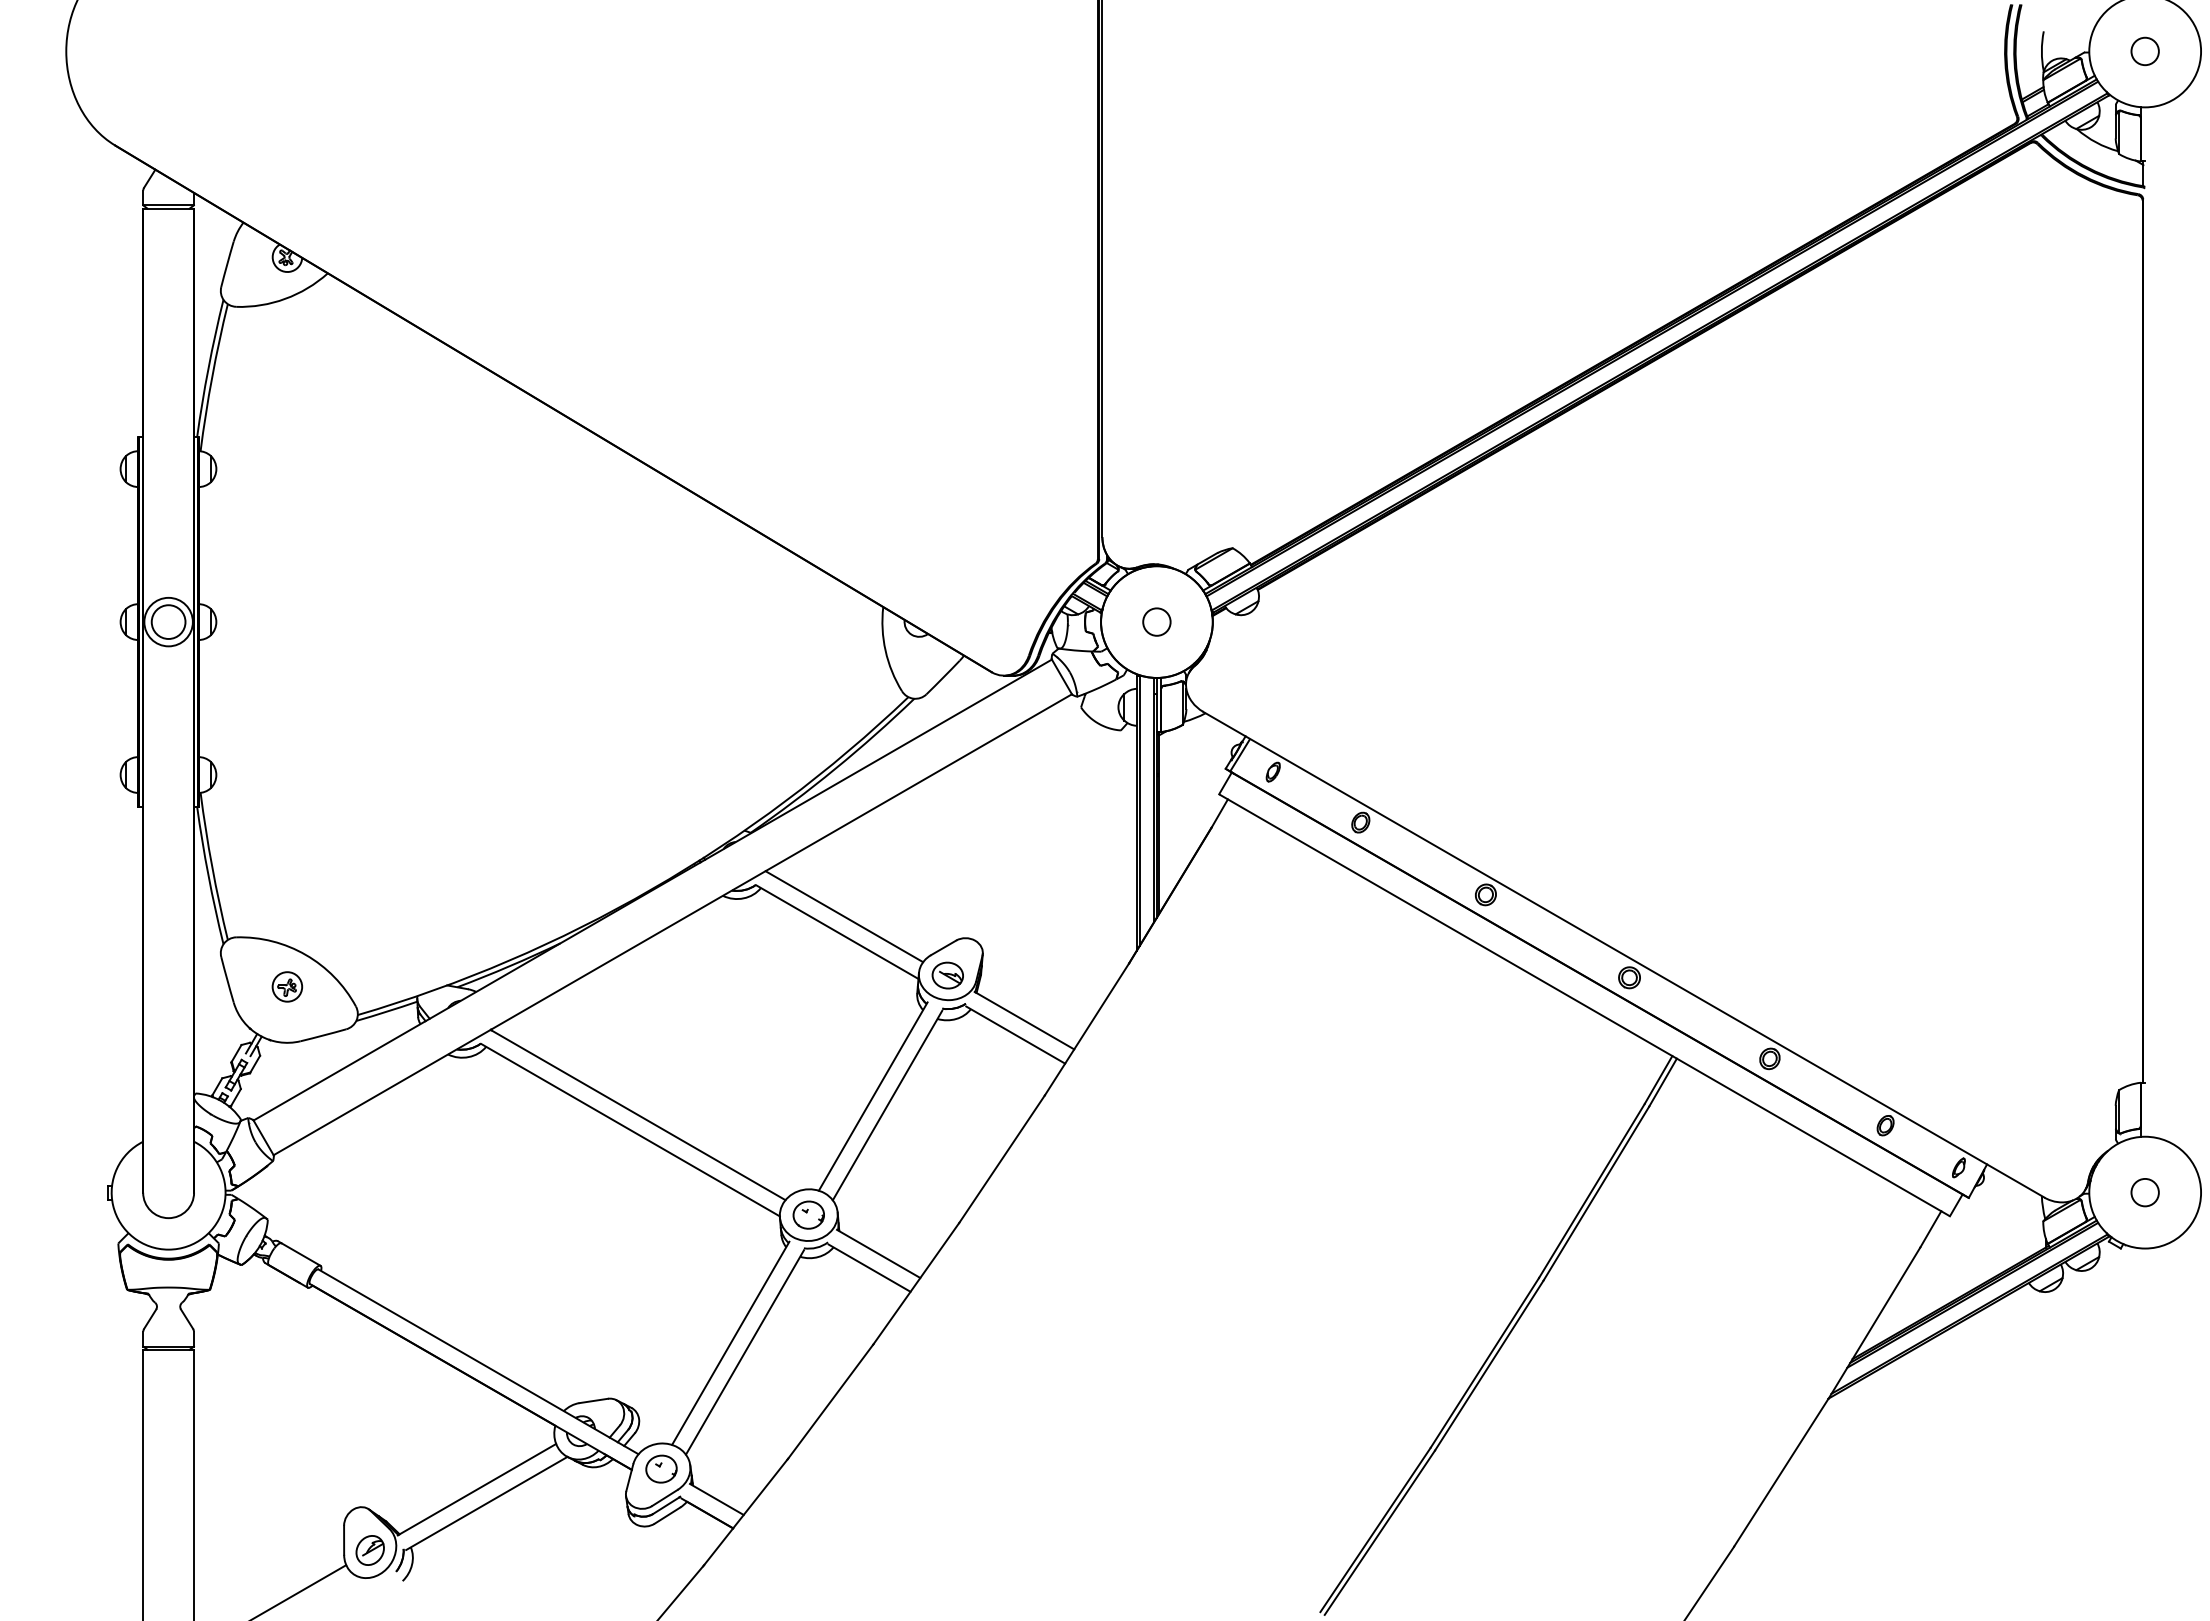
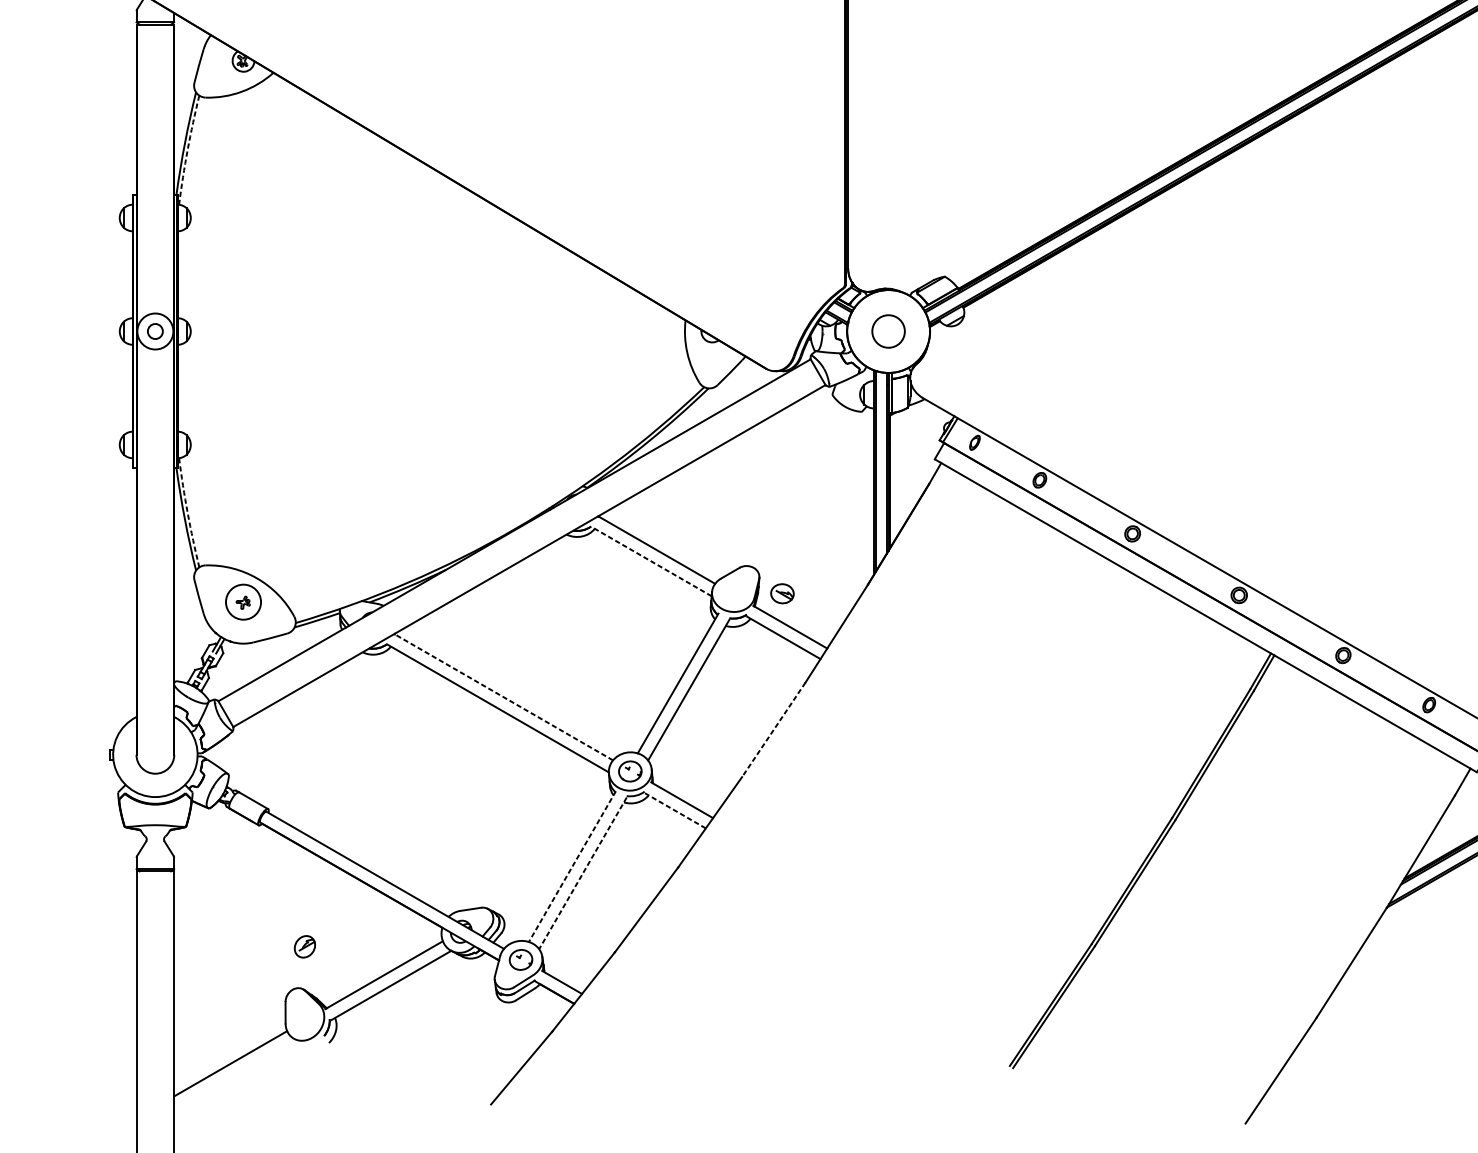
arc: (212, 377) -> (187, 150), solid -> dashed
circle: (168, 621) -> (155, 331), size x0.6
circle: (1156, 621) -> (888, 331), size x1.6
arc: (212, 866) -> (187, 512), solid -> dashed
line: (837, 932) -> (651, 561), solid -> dashed
part: (947, 975) -> (782, 593), moved
circle: (287, 986) -> (243, 601), size x1.6
line: (637, 1114) -> (503, 696), solid -> dashed
line: (1002, 1159) -> (774, 730), solid -> dashed
line: (869, 1267) -> (675, 810), solid -> dashed
line: (730, 1343) -> (572, 866), solid -> dashed
line: (744, 1352) -> (582, 873), solid -> dashed
part: (369, 1550) -> (304, 946), moved

